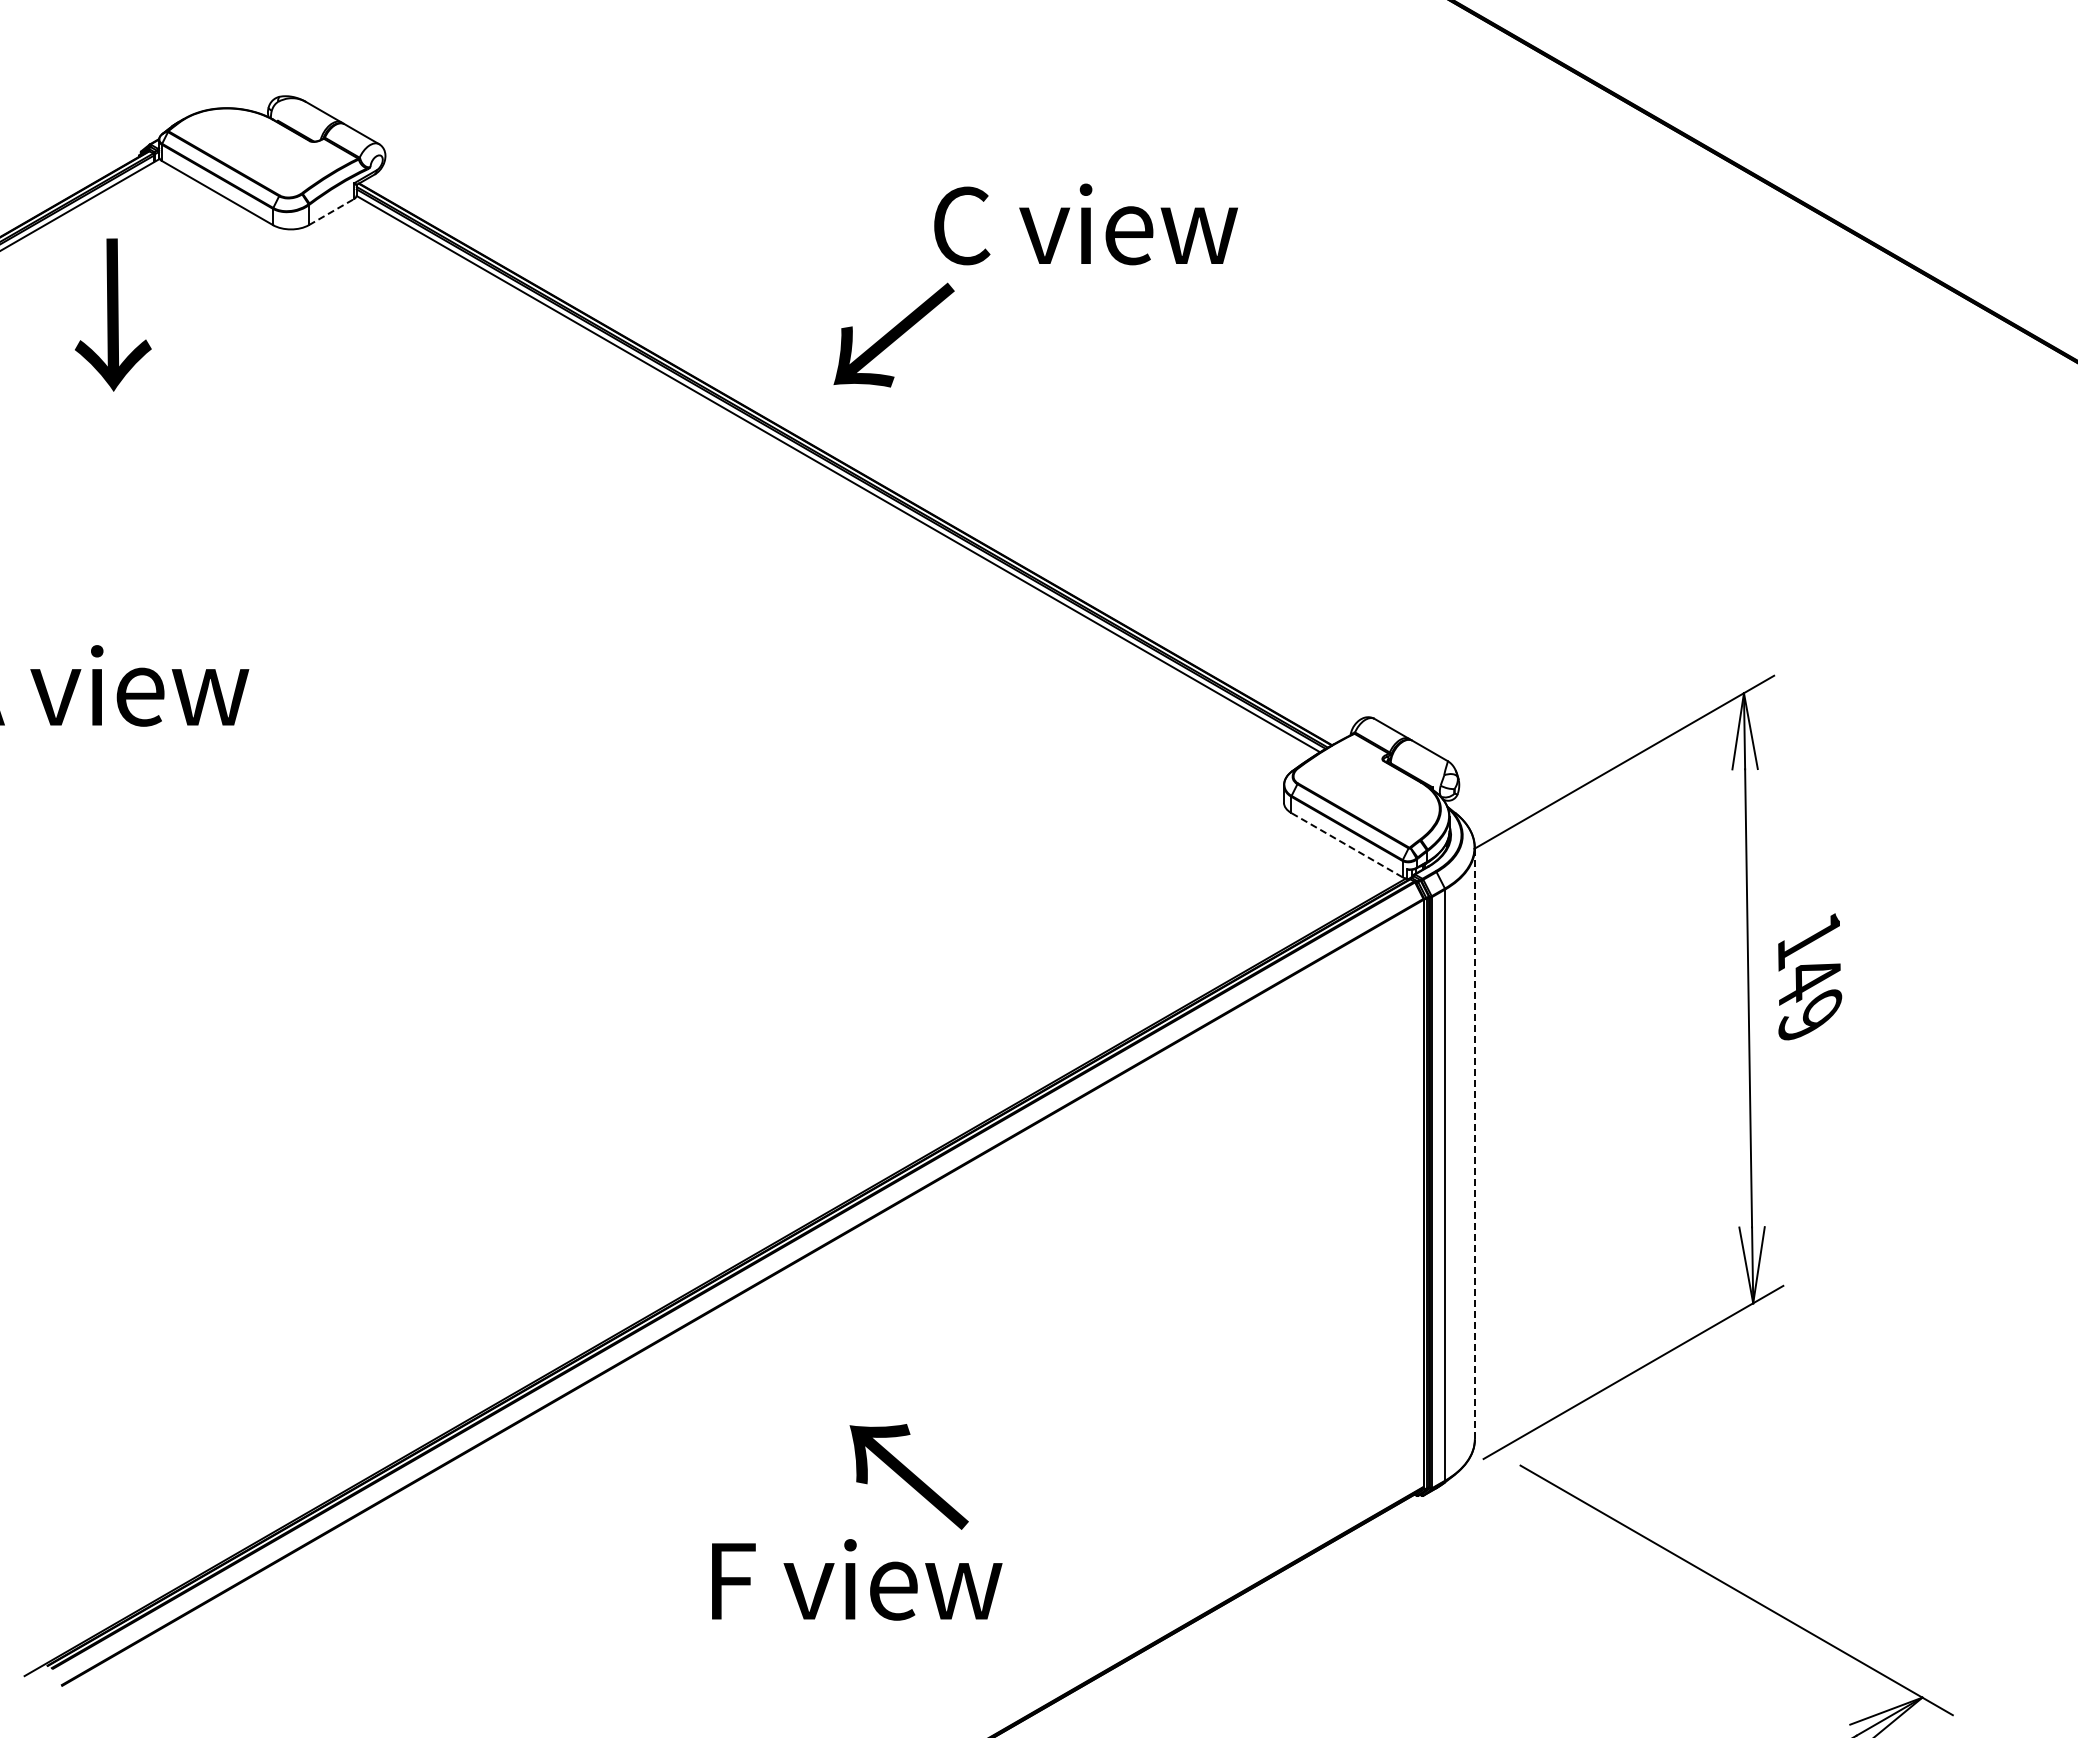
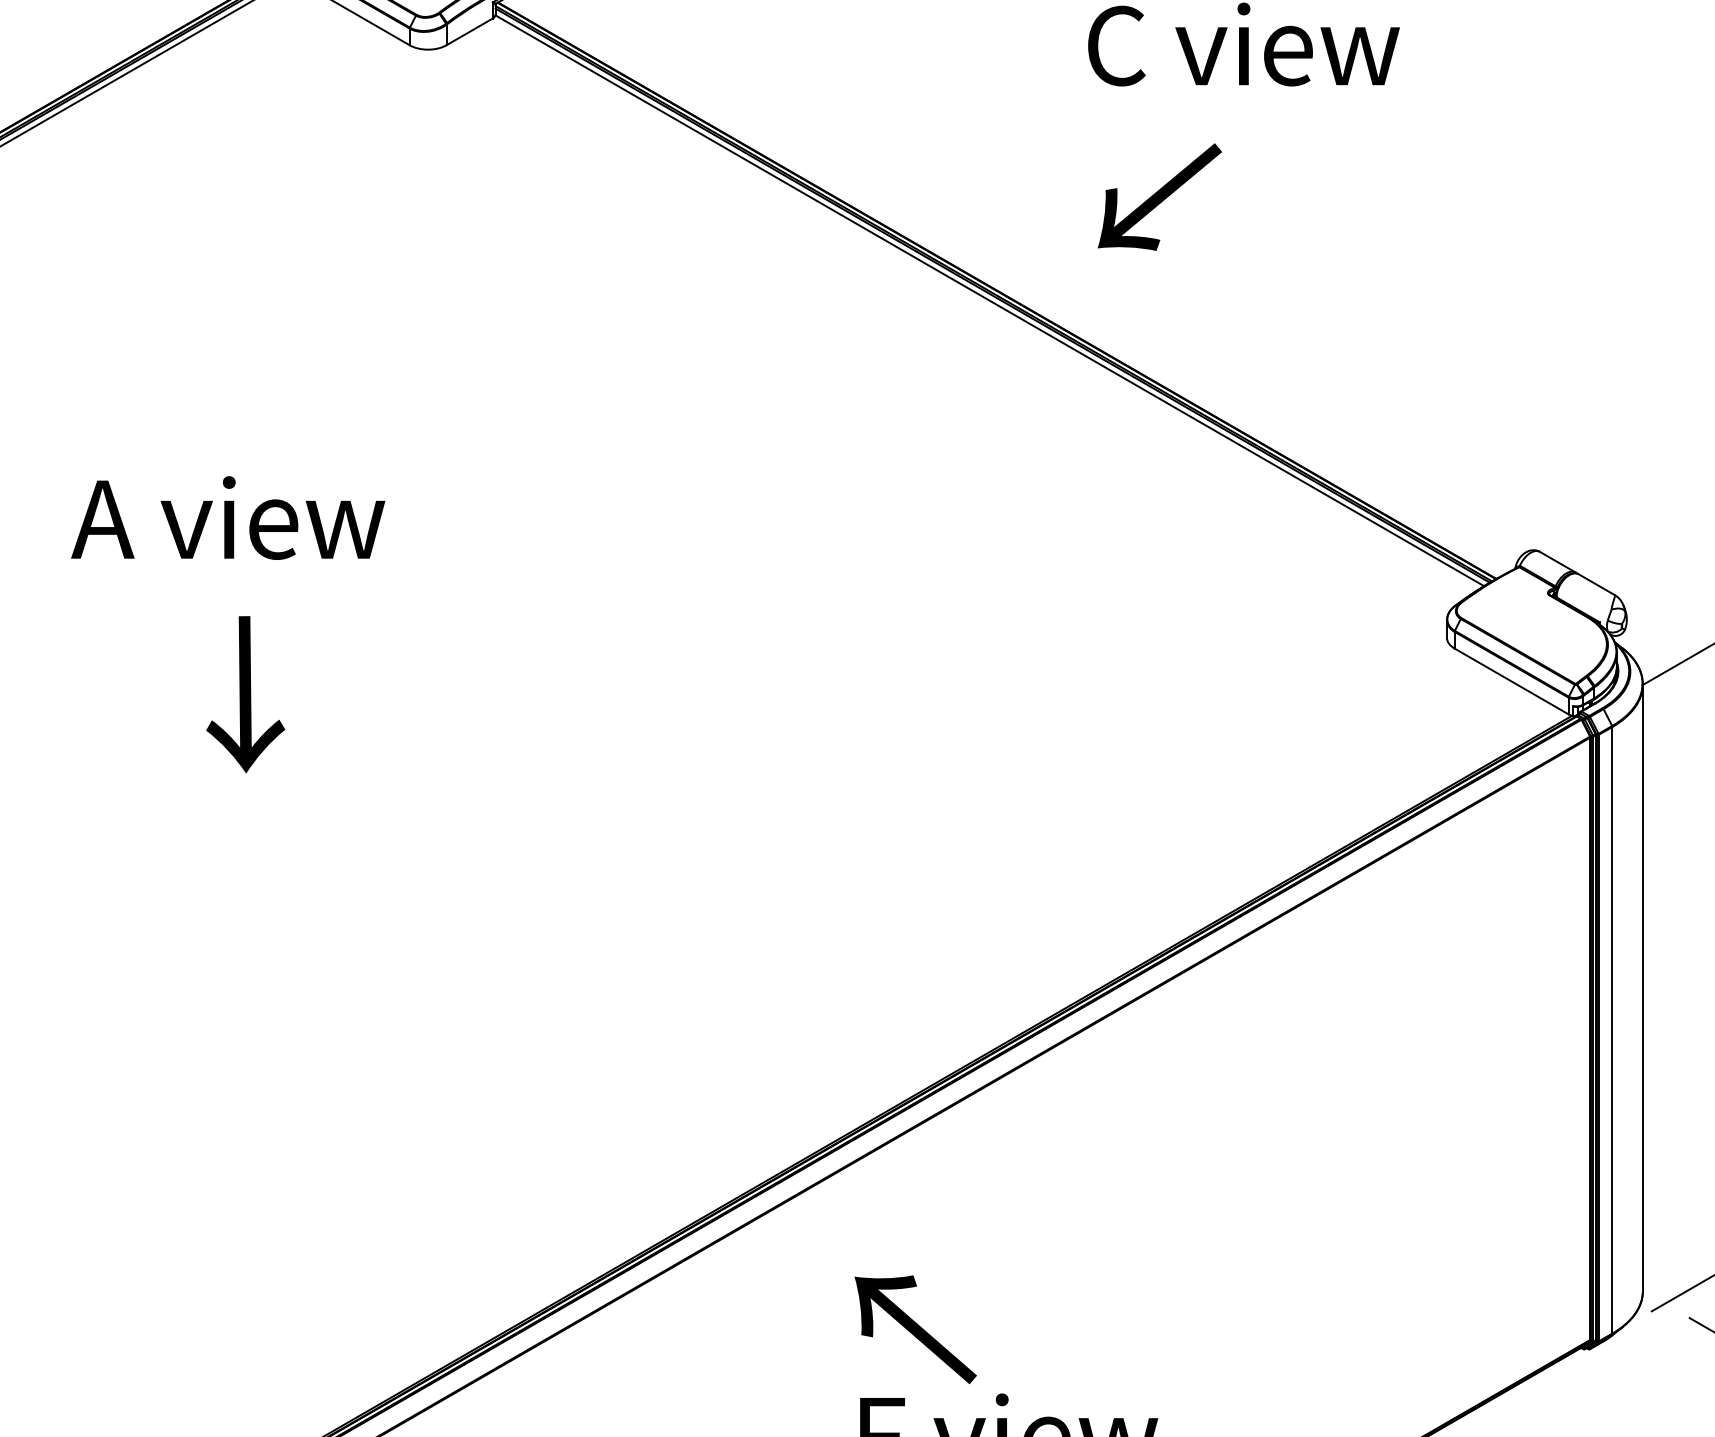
line: (331, 211) -> (469, 31), dashed -> solid
text: (113, 314) -> (245, 694), moved
text: (893, 334) -> (1159, 196), moved
line: (1346, 844) -> (1511, 680), dashed -> solid
line: (1474, 1143) -> (1642, 987), dashed -> solid
text: (908, 1476) -> (914, 1329), moved

